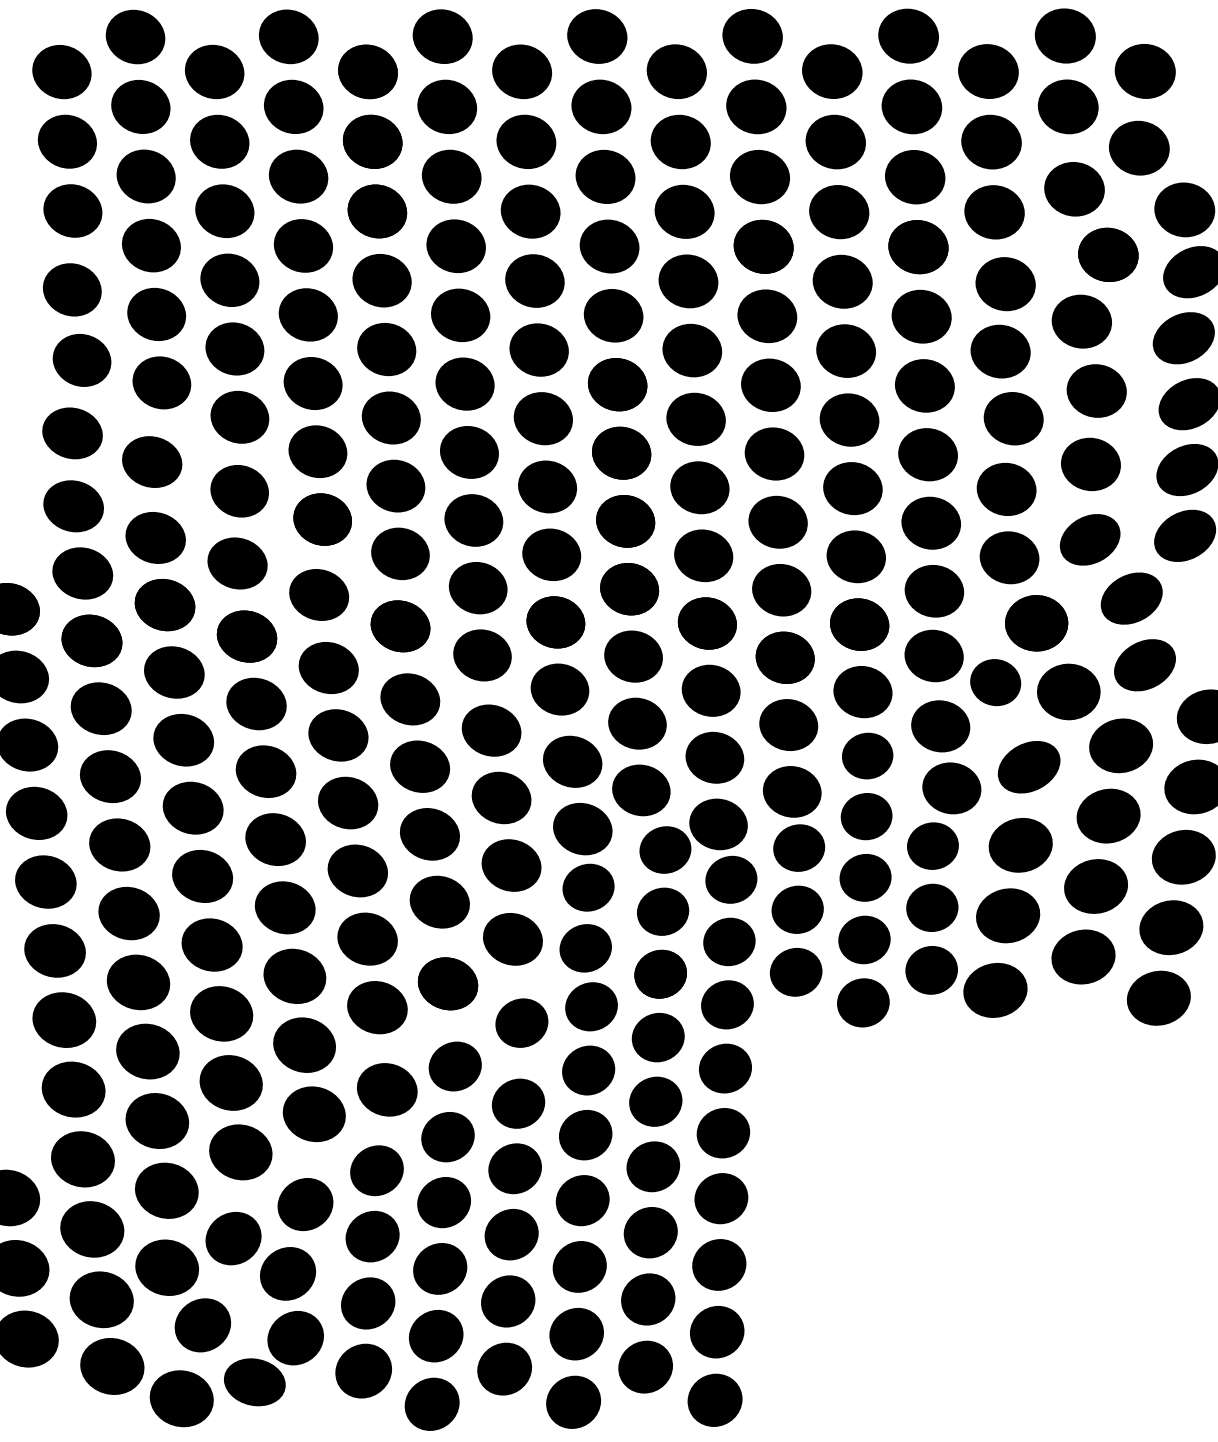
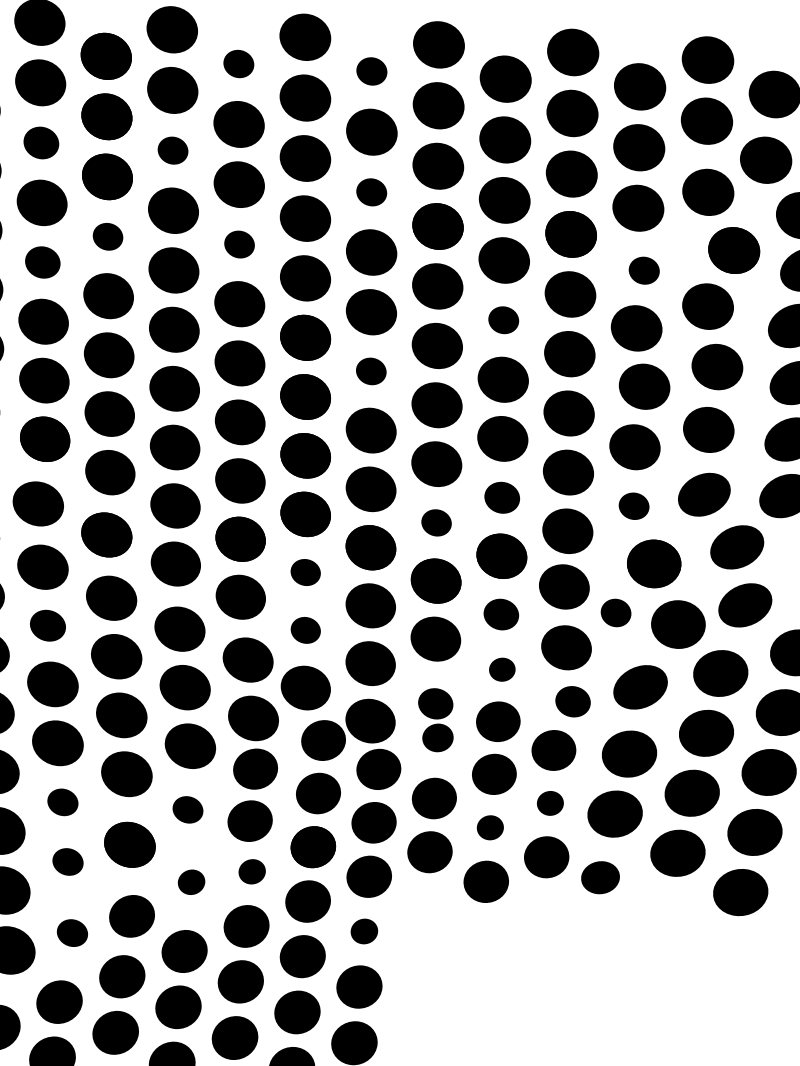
part: (521, 71) -> (238, 63), size x0.6
part: (676, 71) -> (371, 71), size x0.6
part: (298, 176) -> (41, 142), size x0.7
part: (451, 176) -> (172, 150), size x0.6
part: (684, 211) -> (371, 192), size x0.6
part: (381, 280) -> (107, 236), size x0.6
part: (534, 280) -> (239, 244), size x0.6
part: (1005, 284) -> (644, 270), size x0.6
part: (307, 314) -> (42, 262), size x0.7
part: (845, 350) -> (503, 319), size x0.6
part: (695, 418) -> (370, 370), size x0.6
part: (855, 556) -> (501, 497), size x0.7
part: (1009, 557) -> (634, 505), size x0.6
part: (781, 590) -> (436, 523), size x0.6
part: (633, 656) -> (305, 572), size x0.6
part: (995, 682) -> (615, 612), size x0.7
part: (862, 692) -> (500, 614), size x0.7
part: (637, 723) -> (305, 630), size x0.6
part: (338, 735) -> (48, 625), size x0.7
part: (867, 755) -> (502, 669), size x0.6
part: (951, 788) -> (572, 701), size x0.7
part: (794, 818) -> (436, 719), size x0.7
part: (932, 907) -> (550, 803), size x0.6
part: (367, 938) -> (62, 801), size x0.6
part: (512, 939) -> (187, 809), size x0.6
part: (864, 939) -> (490, 827), size x0.6
part: (995, 990) -> (600, 877), size x0.7
part: (591, 1006) -> (252, 871), size x0.6
part: (377, 1007) -> (68, 861), size x0.6
part: (521, 1022) -> (191, 881), size x0.6
part: (725, 1068) -> (364, 931), size x0.6
part: (387, 1089) -> (72, 932), size x0.6

